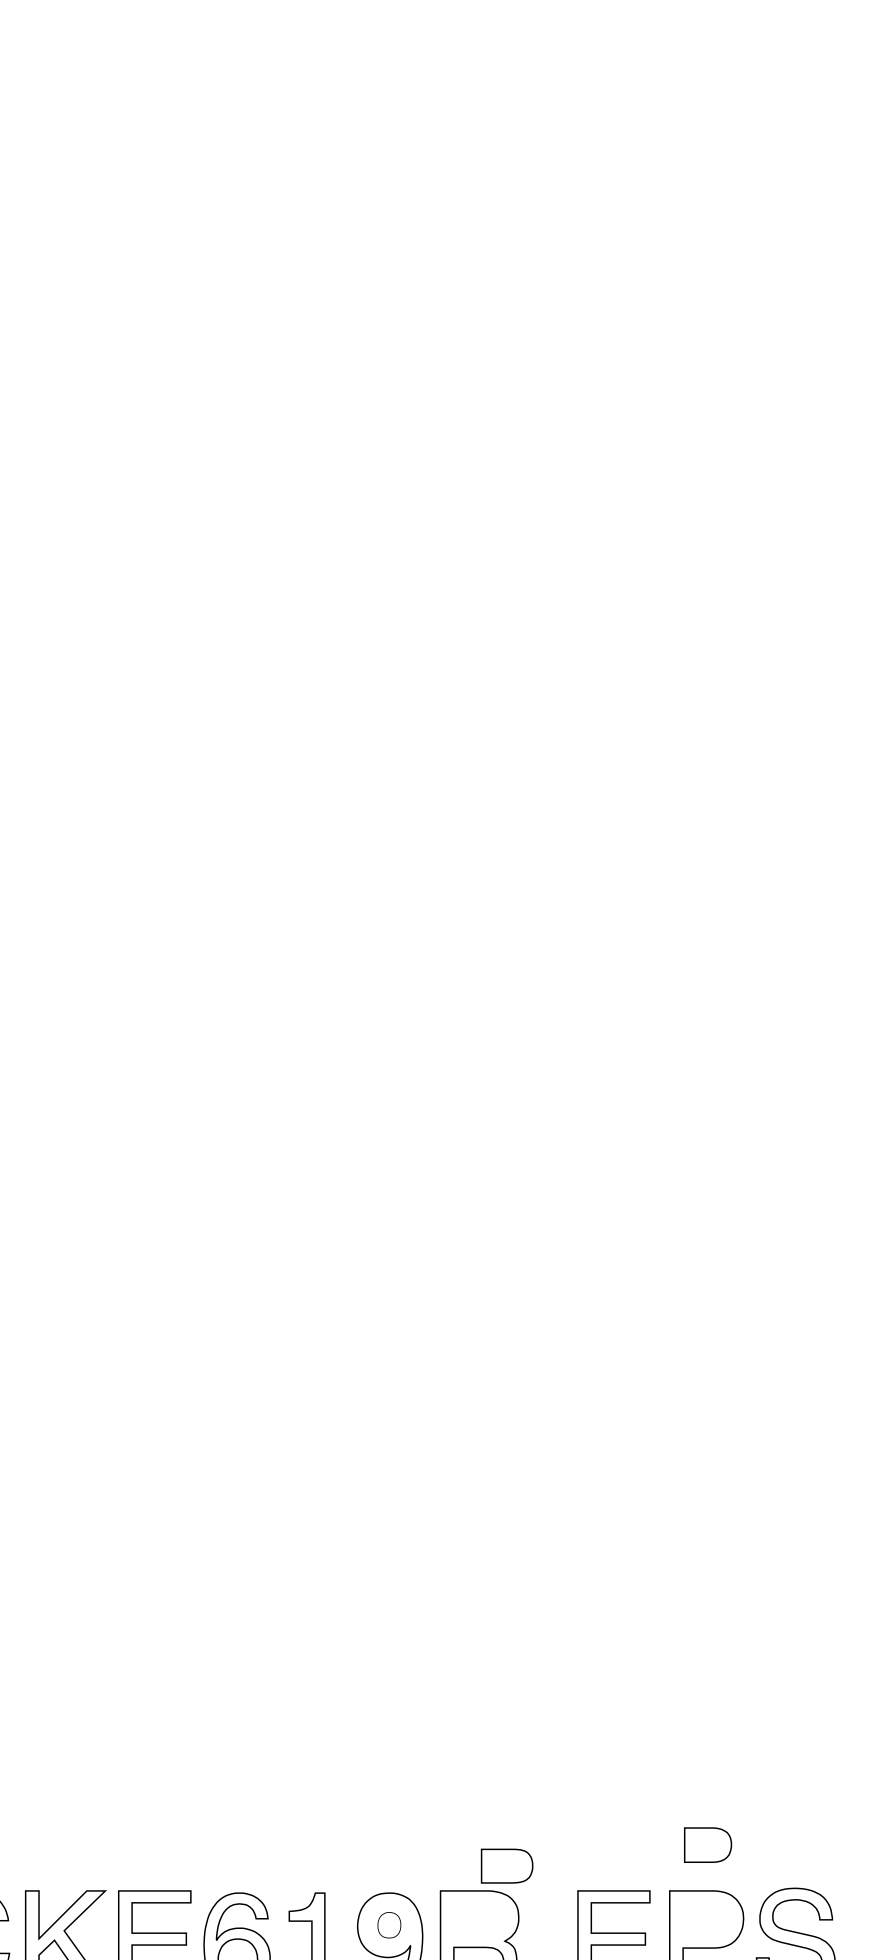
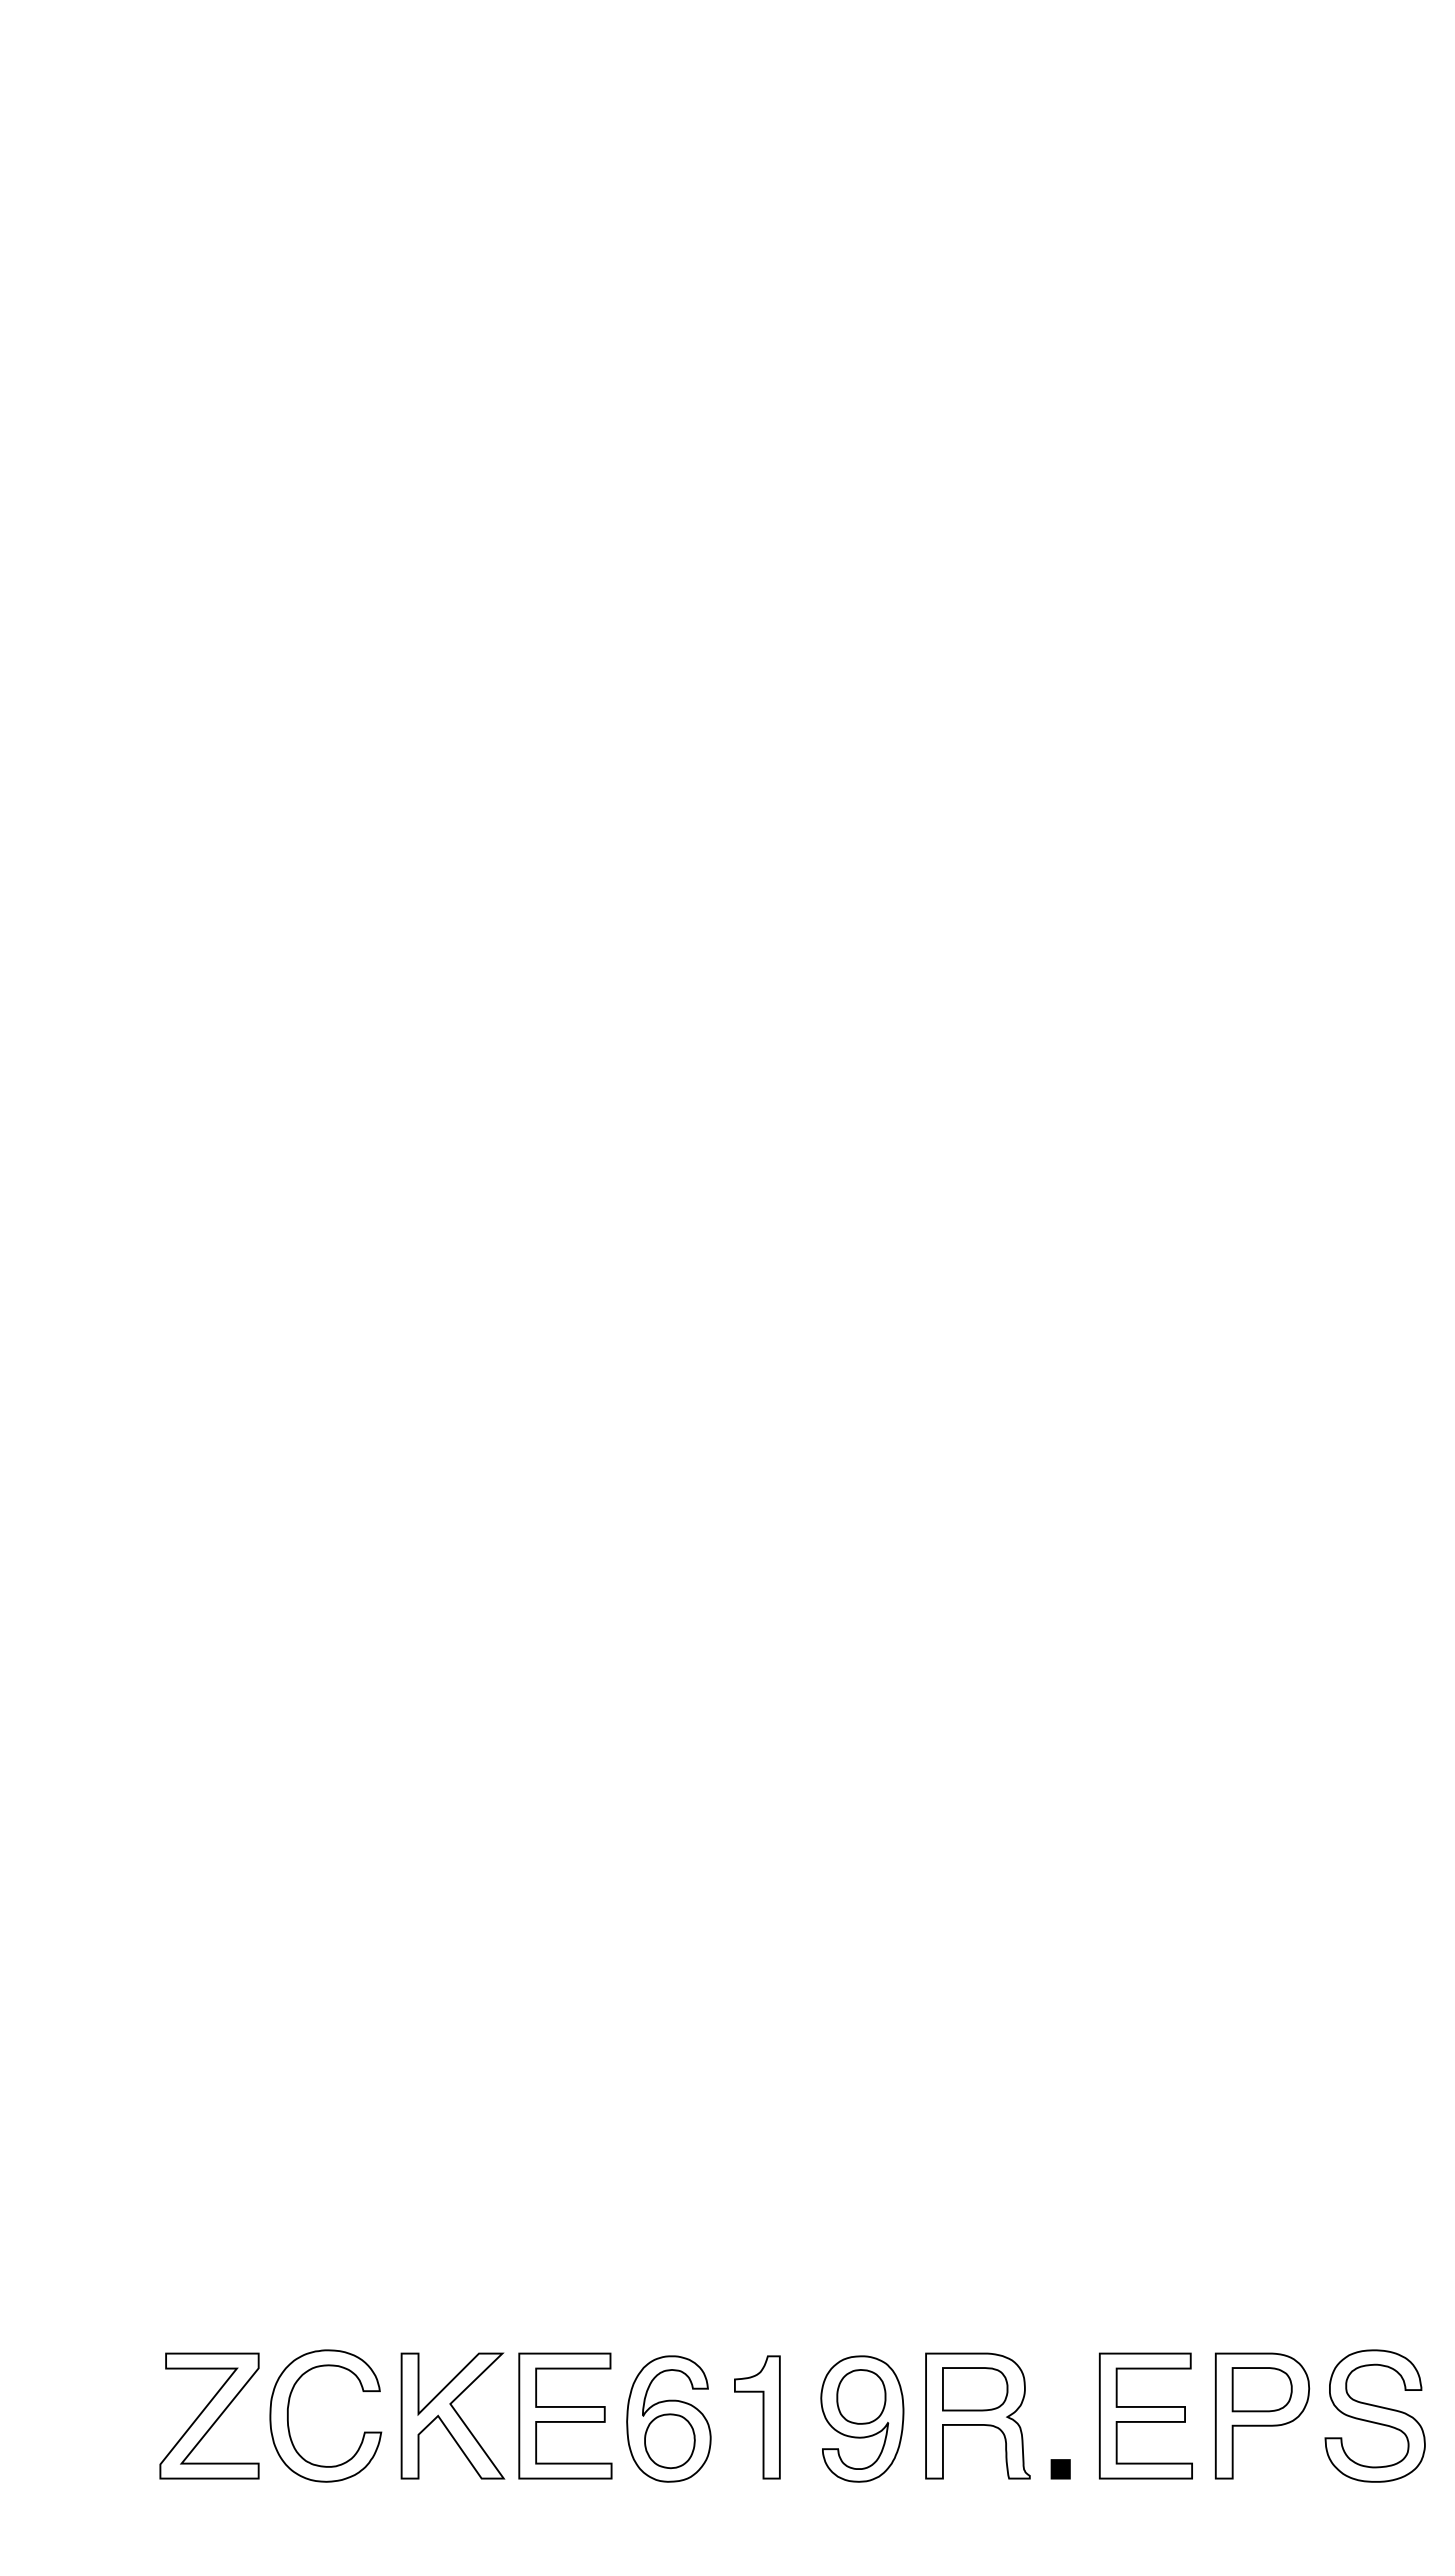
part: (707, 1845) -> (1261, 2389), moved
part: (507, 1866) -> (975, 2389), moved
part: (389, 1924) -> (861, 2396), size x1.67

